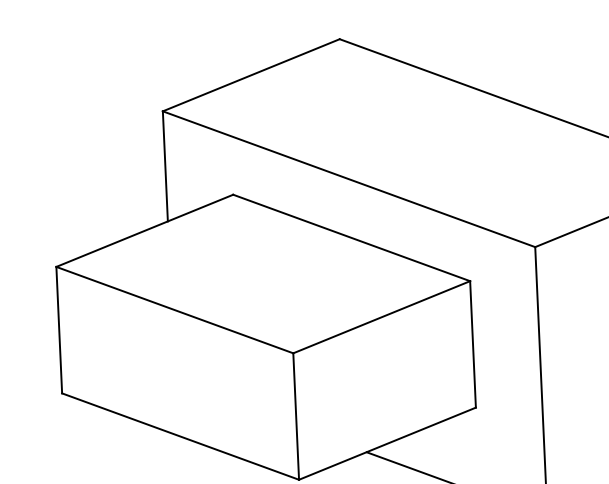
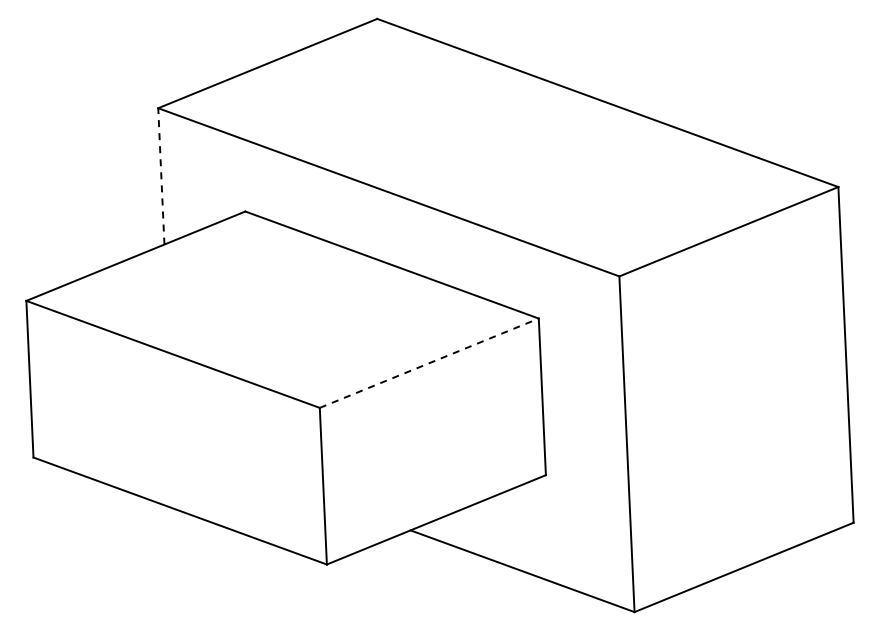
line: (165, 165) -> (161, 175), solid -> dashed
line: (381, 317) -> (429, 363), solid -> dashed

